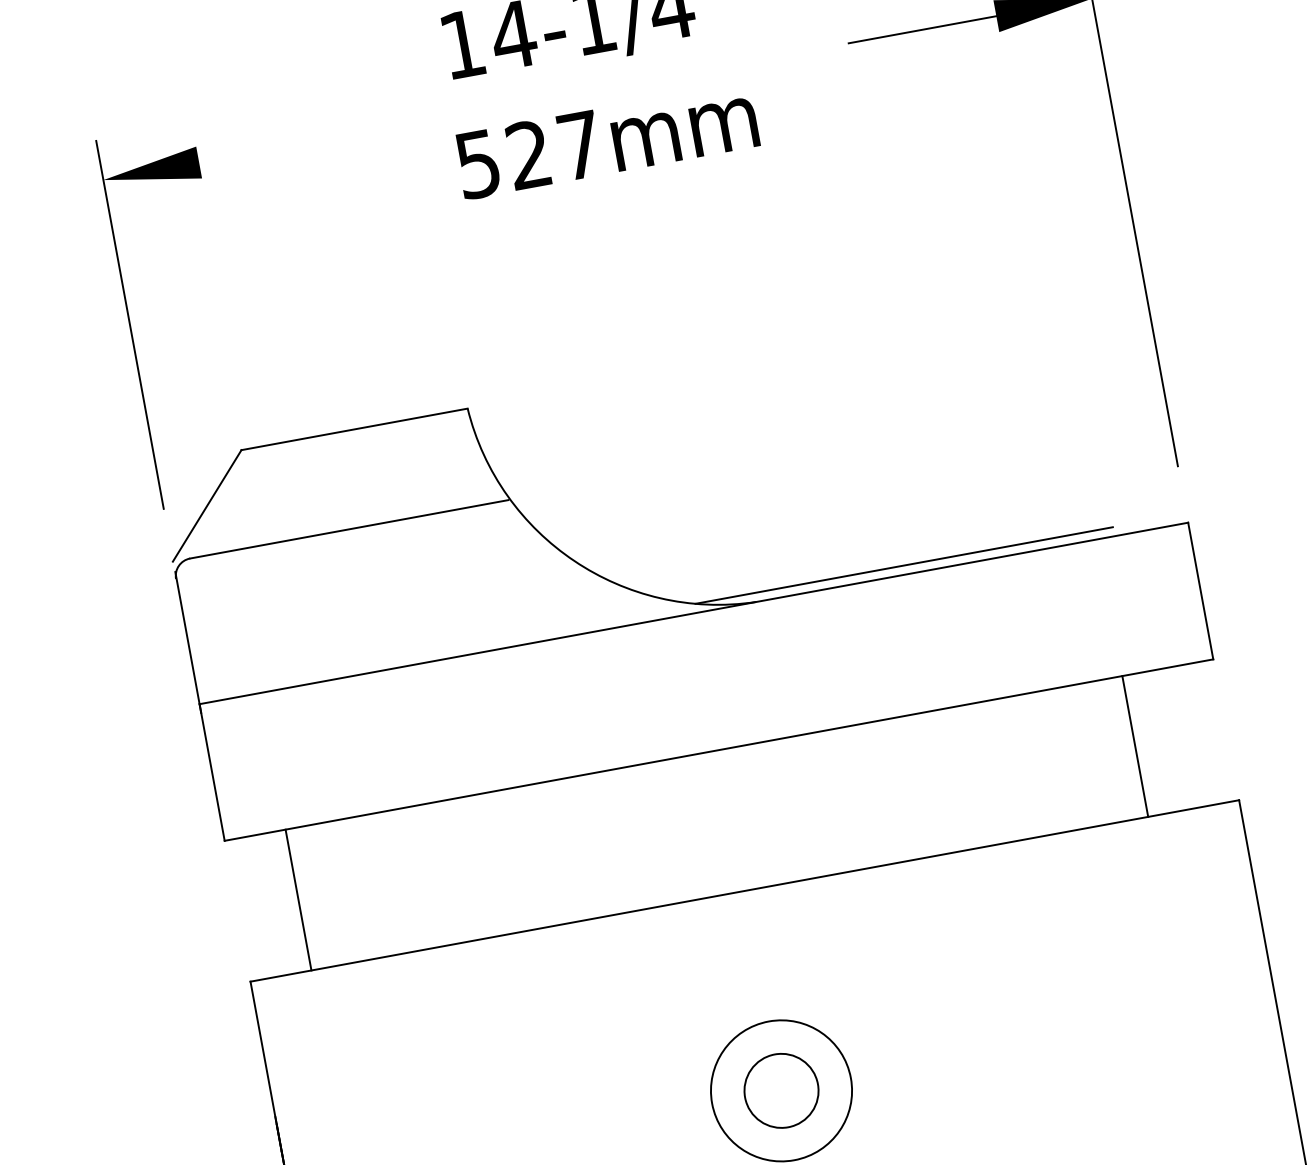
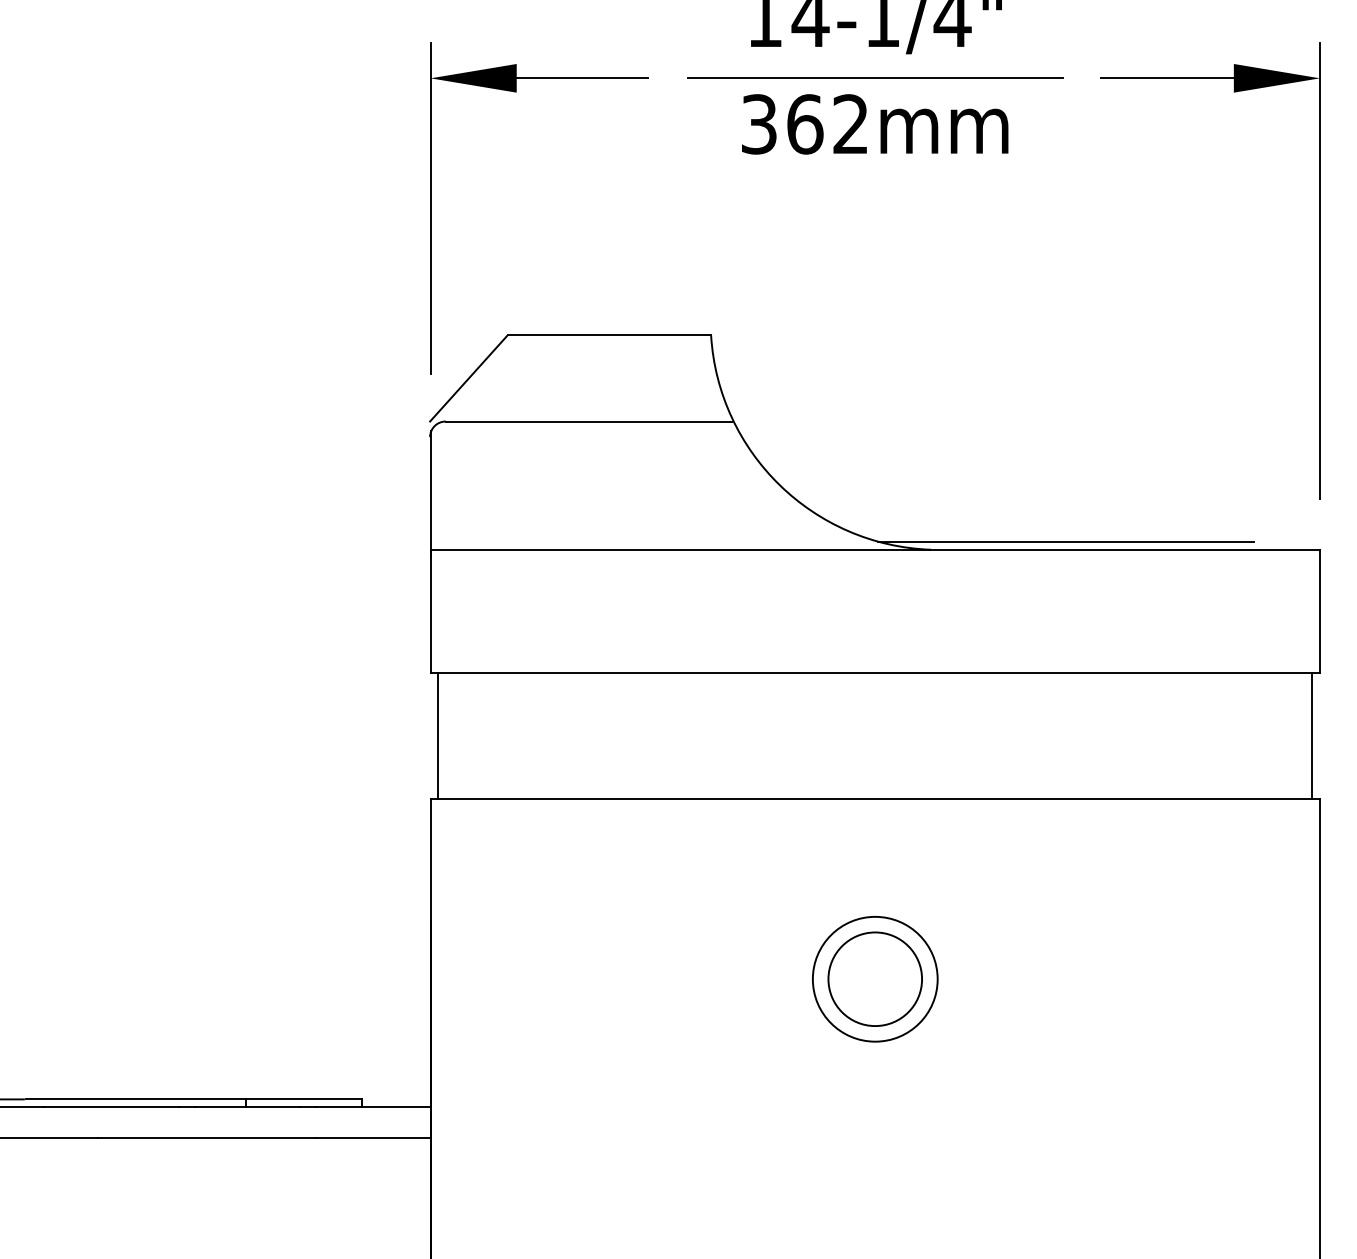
line: (597, 88) -> (875, 77), added
line: (271, 149) -> (581, 78), added
text: (528, 155) -> (804, 124), 527mm -> 362mm
line: (1135, 745) -> (1312, 735), moved
line: (298, 899) -> (438, 735), moved
circle: (781, 1091) -> (875, 979), size x1.43

